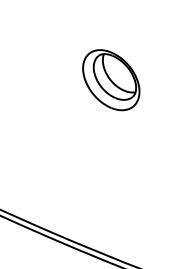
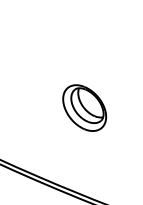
part: (111, 79) -> (84, 107), moved

